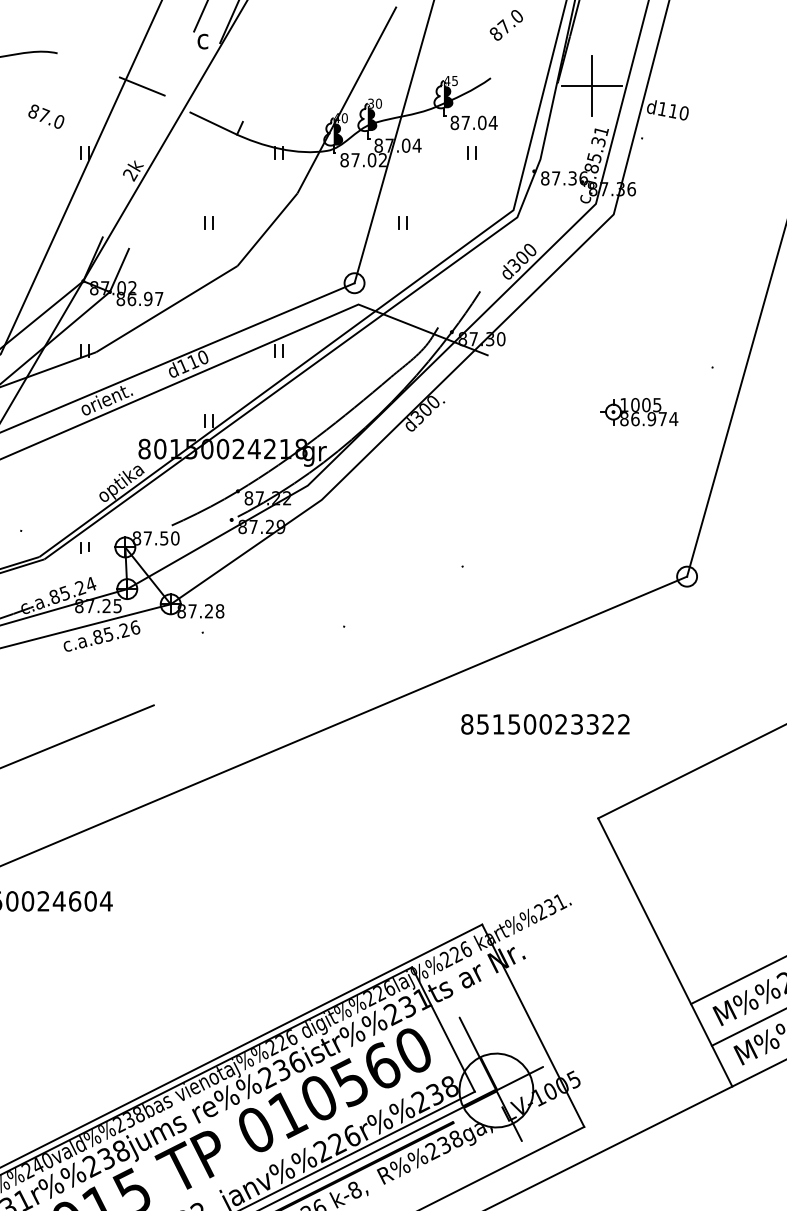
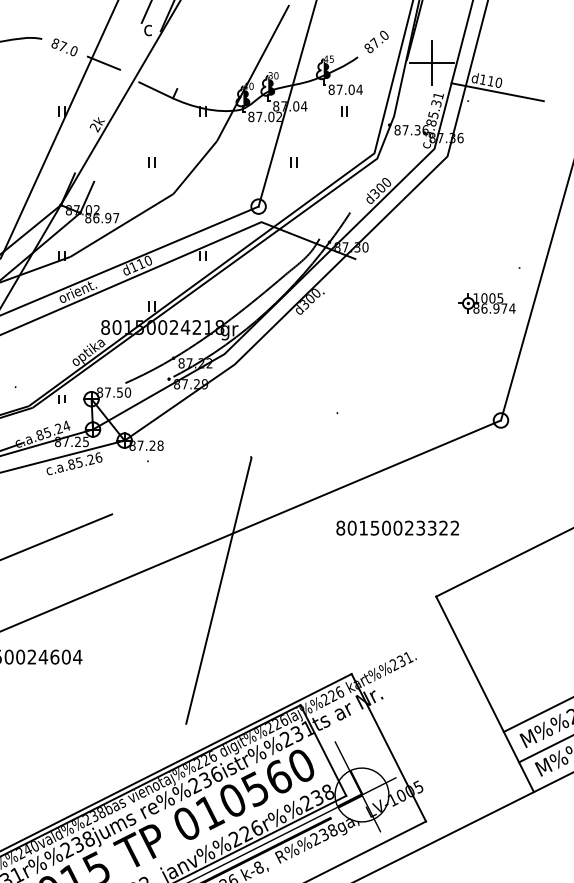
text: (505, 25) -> (375, 42), moved
text: (46, 116) -> (64, 47), moved
line: (682, 126) -> (497, 92), added
part: (639, 412) -> (487, 303), moved
text: (482, 724) -> (351, 528), 85150023322 -> 80150023322
line: (299, 810) -> (218, 590), added

